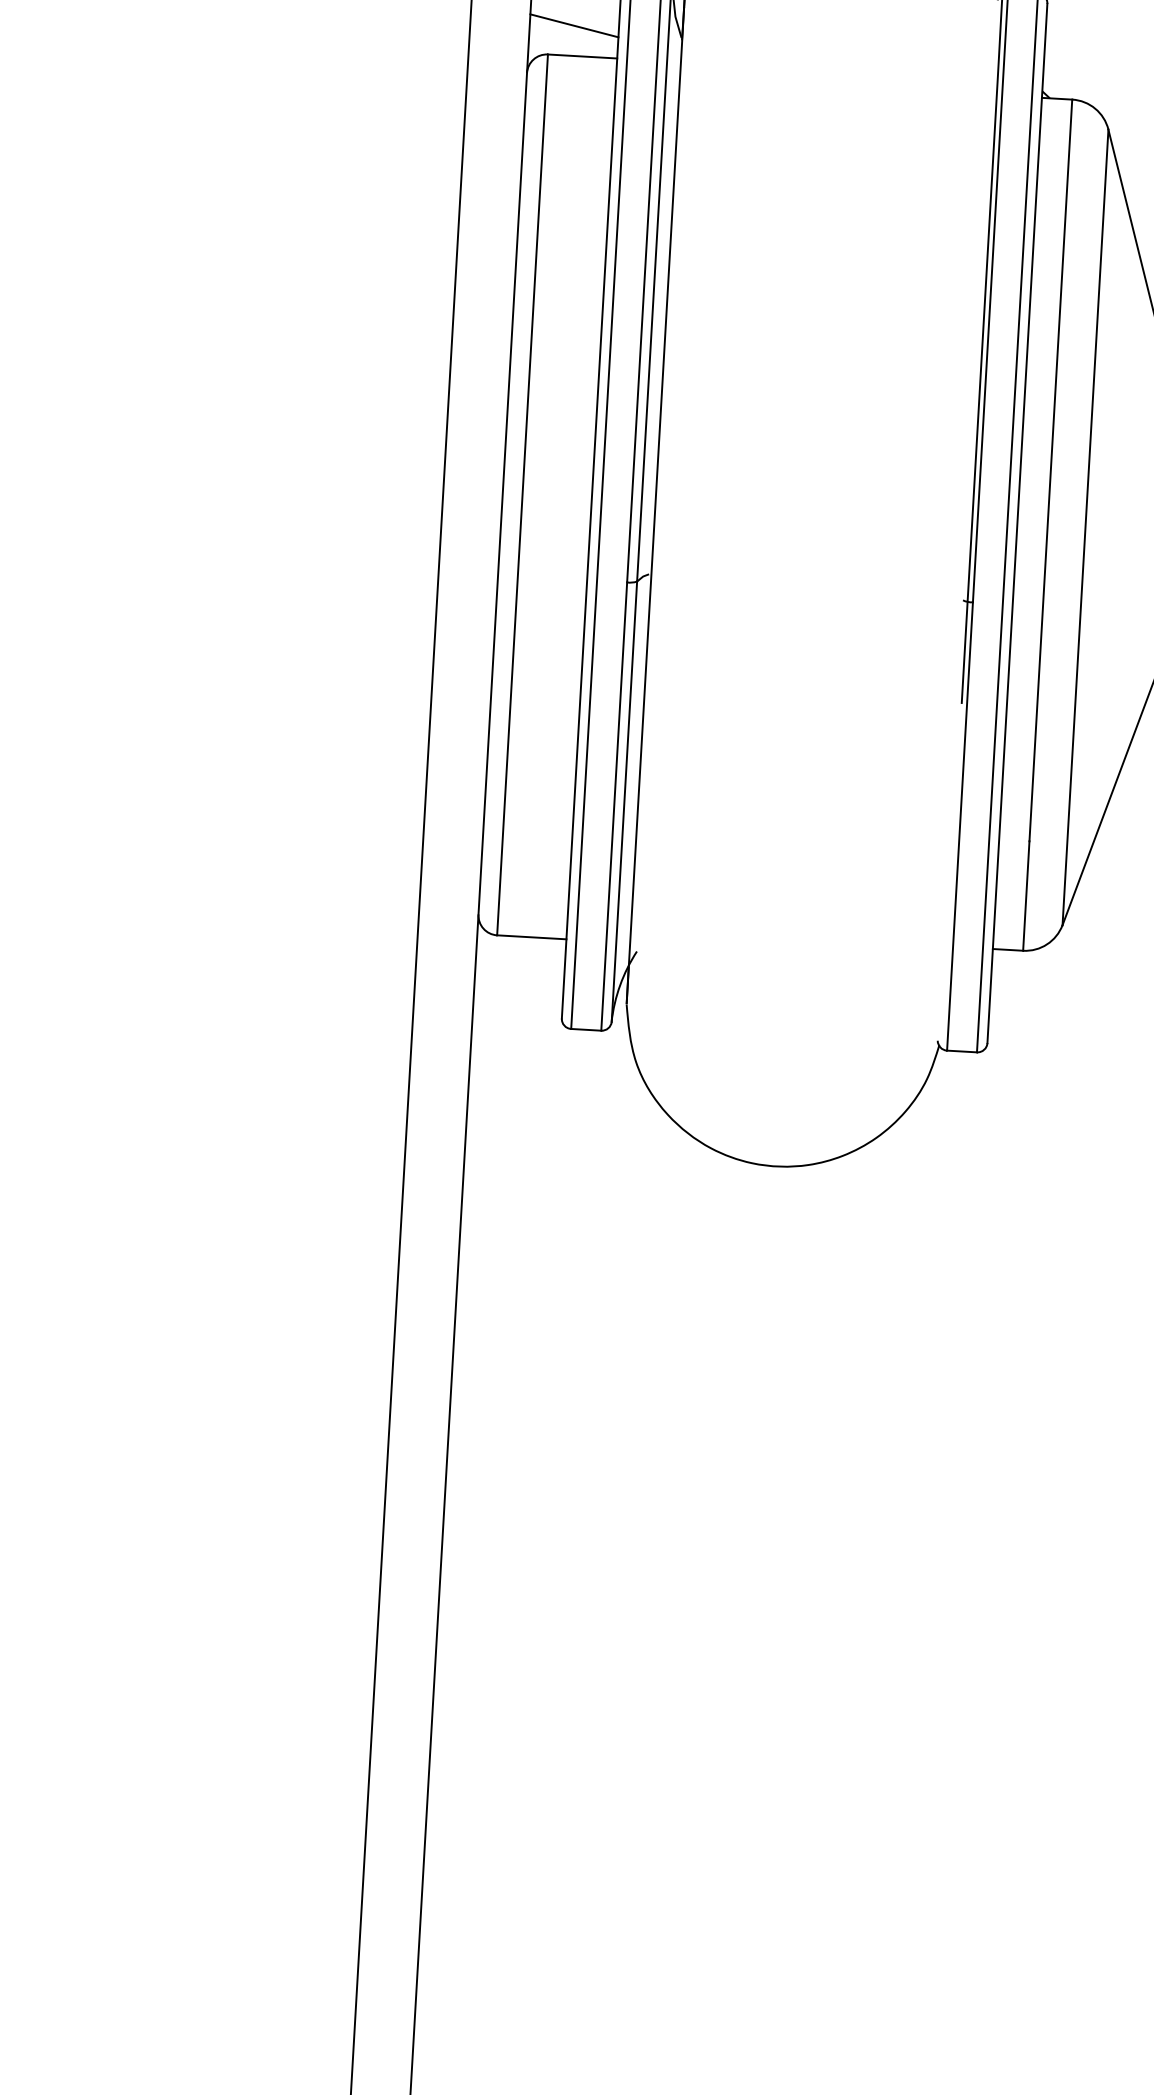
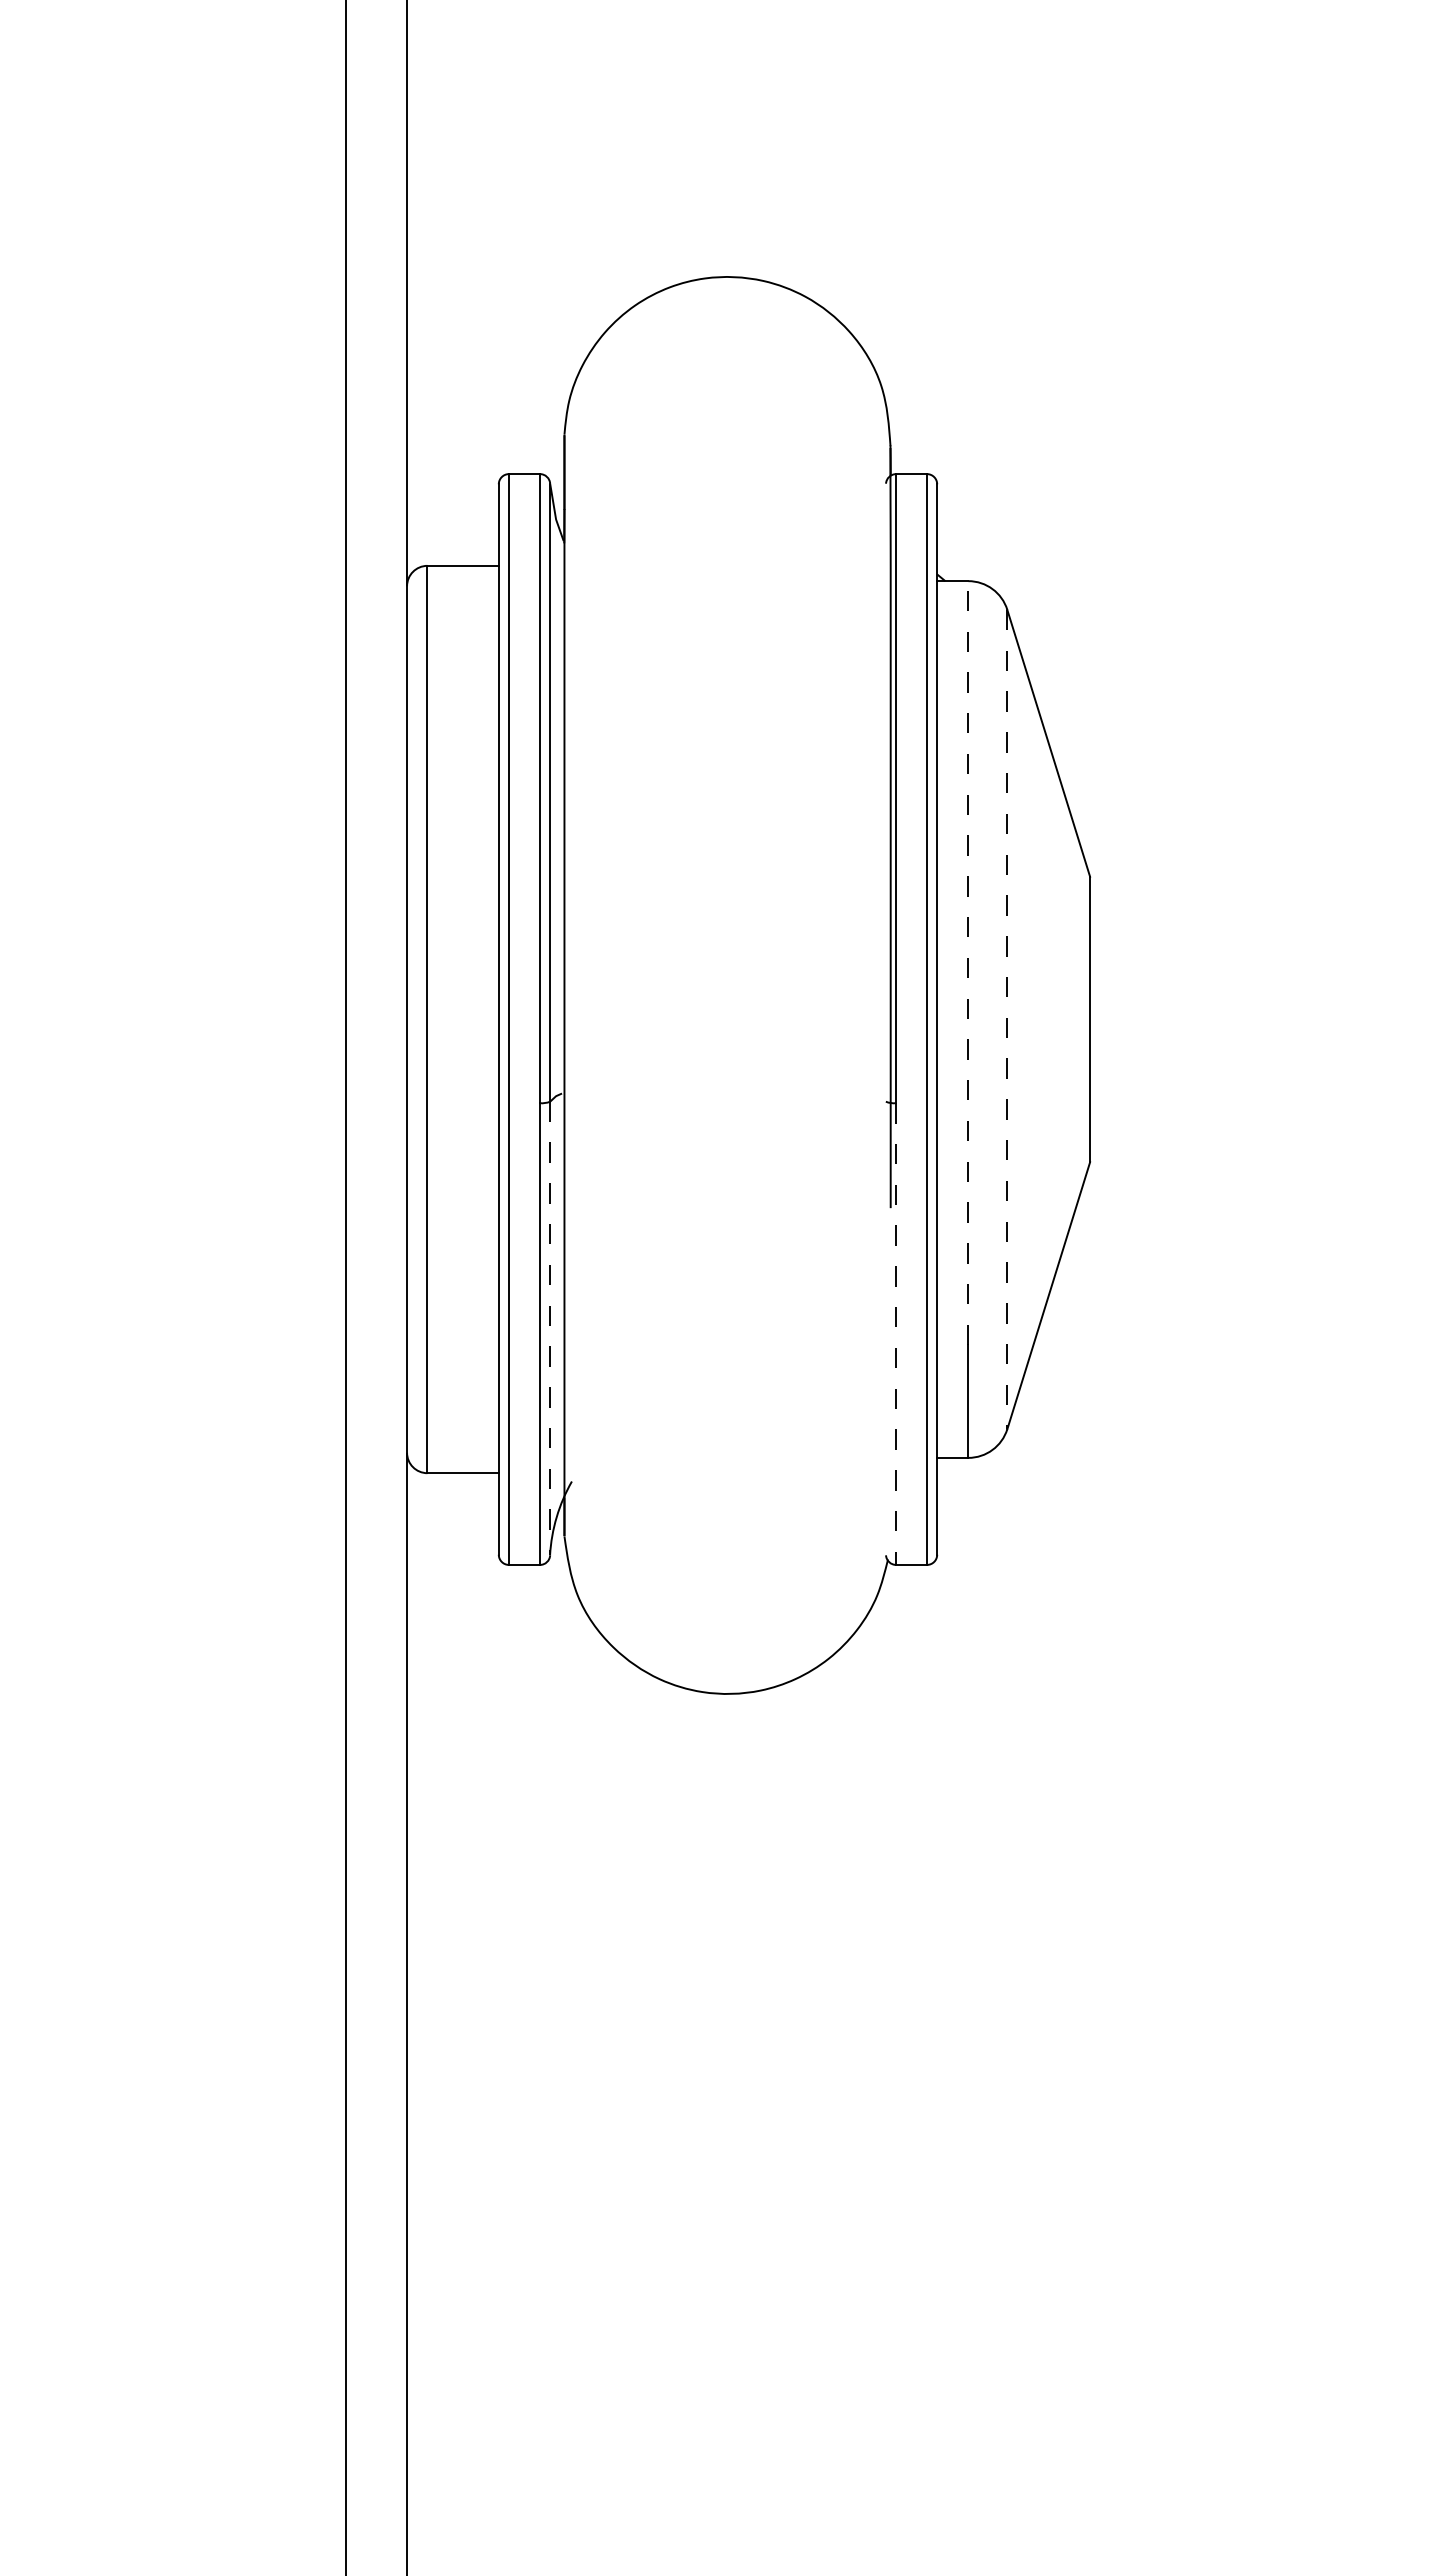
line: (574, 25) -> (452, 534), removed
line: (1050, 470) -> (968, 963), solid -> dashed
line: (1085, 527) -> (1007, 1019), solid -> dashed
line: (624, 801) -> (550, 1328), solid -> dashed
line: (960, 826) -> (896, 1334), solid -> dashed

